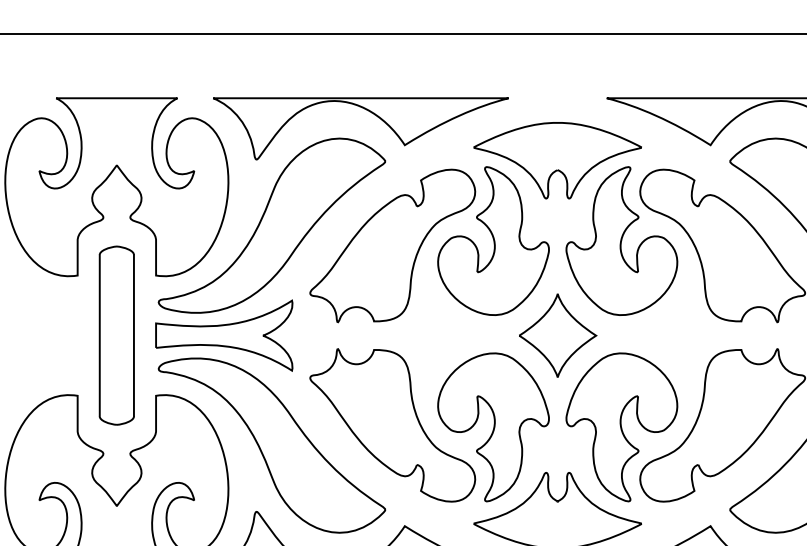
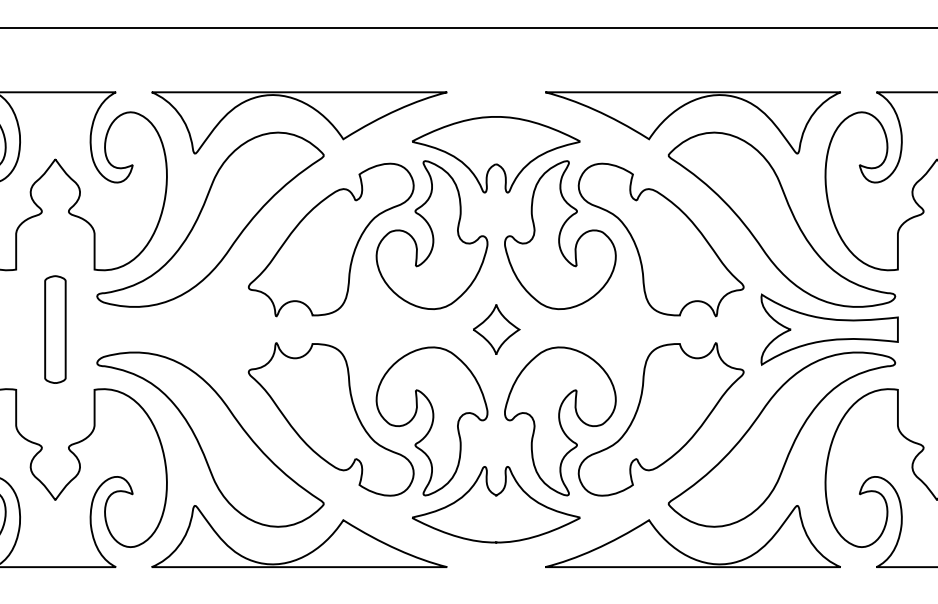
part: (116, 335) -> (55, 329), size x0.6
part: (223, 335) -> (162, 329), removed
part: (557, 335) -> (496, 329), size x0.6

